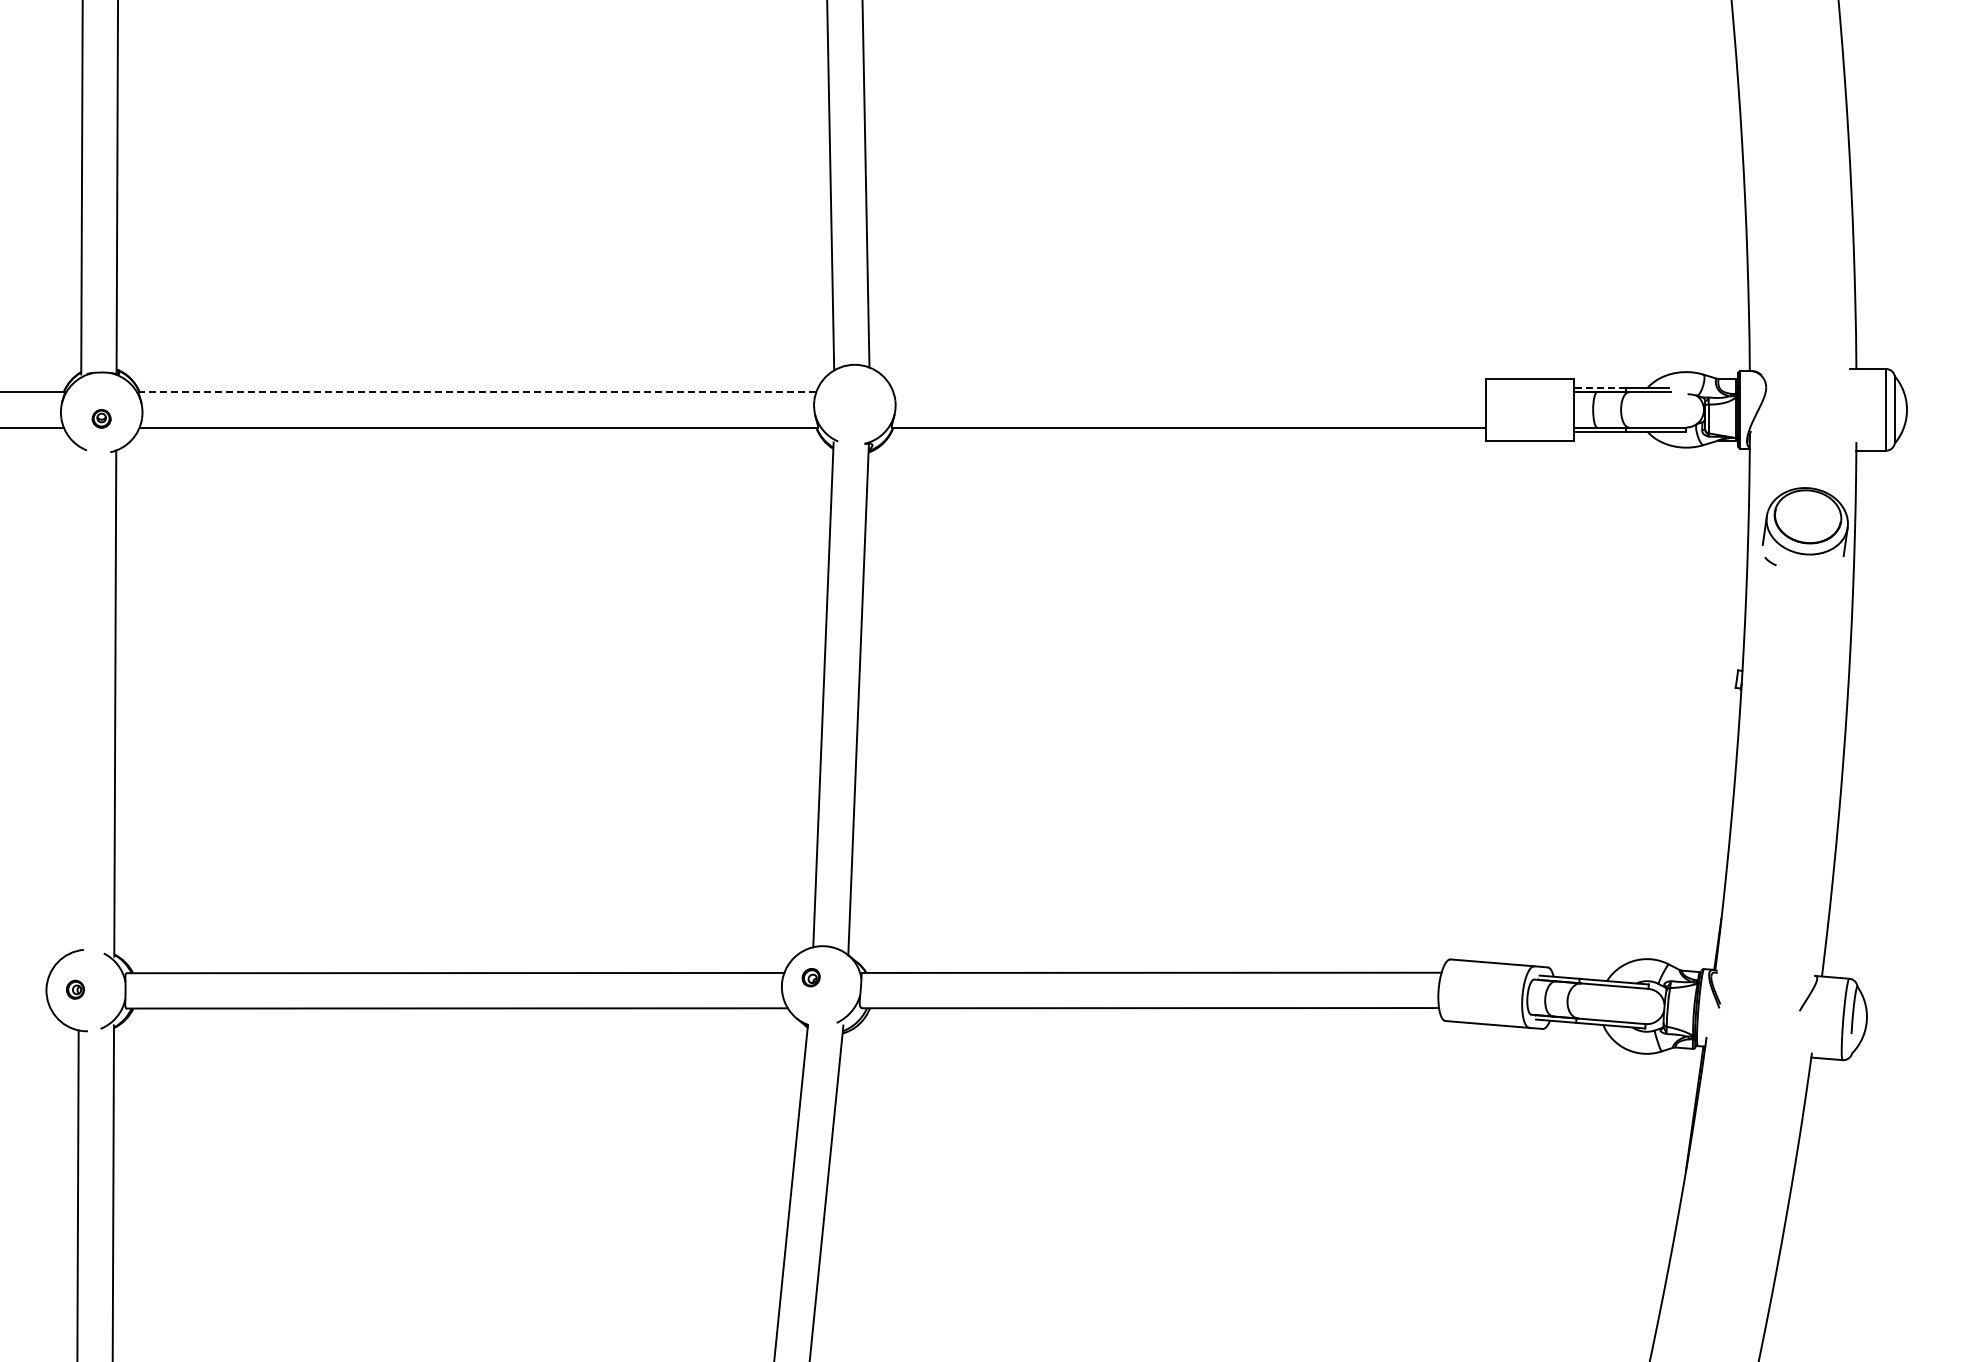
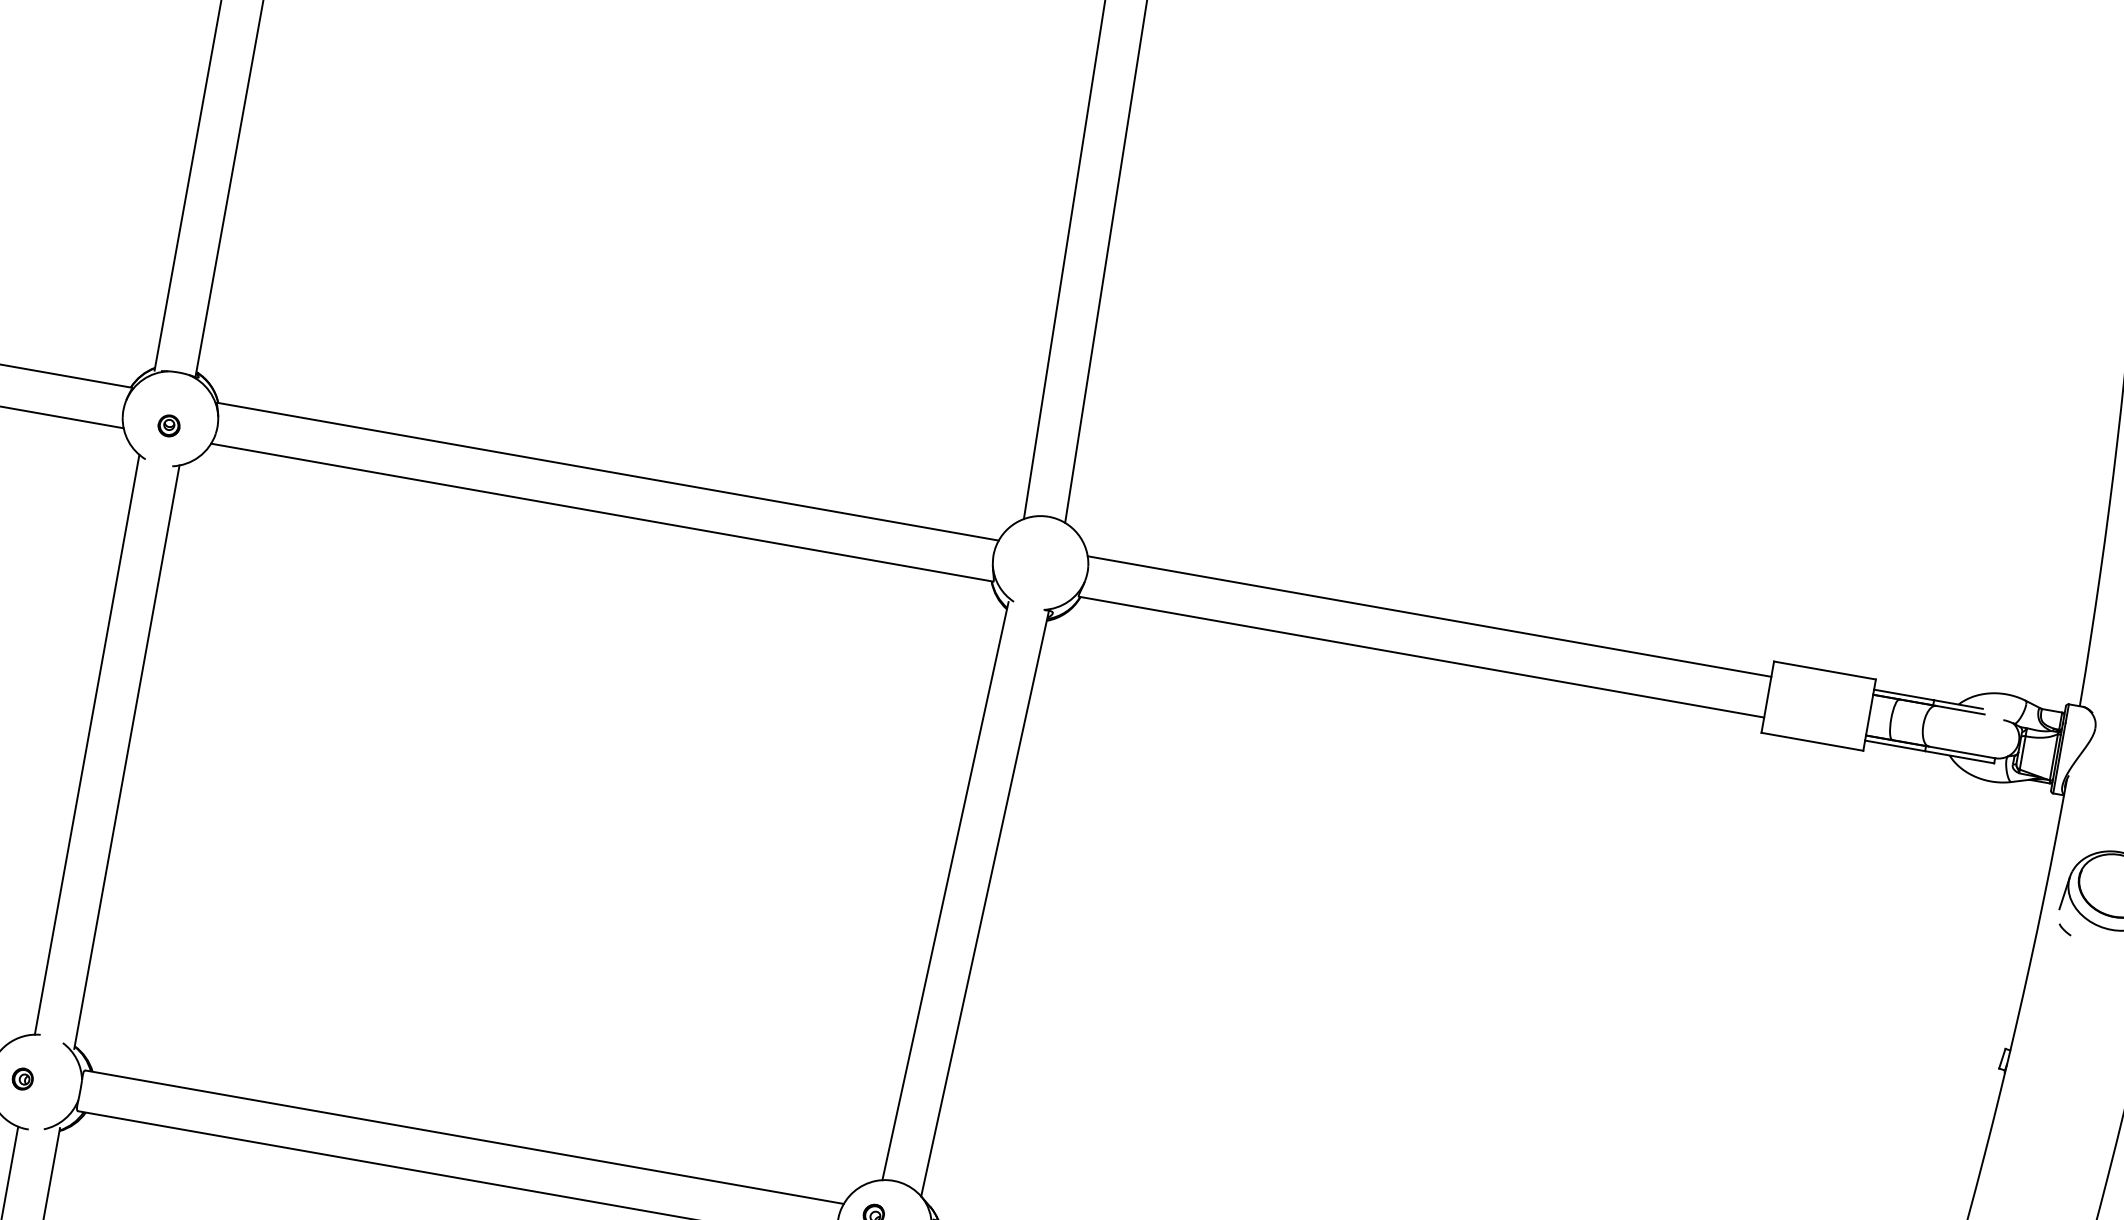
line: (1599, 387) -> (1903, 694), dashed -> solid
line: (477, 392) -> (607, 472), dashed -> solid
line: (1189, 392) -> (1429, 616), added
line: (79, 698) -> (86, 744), added

